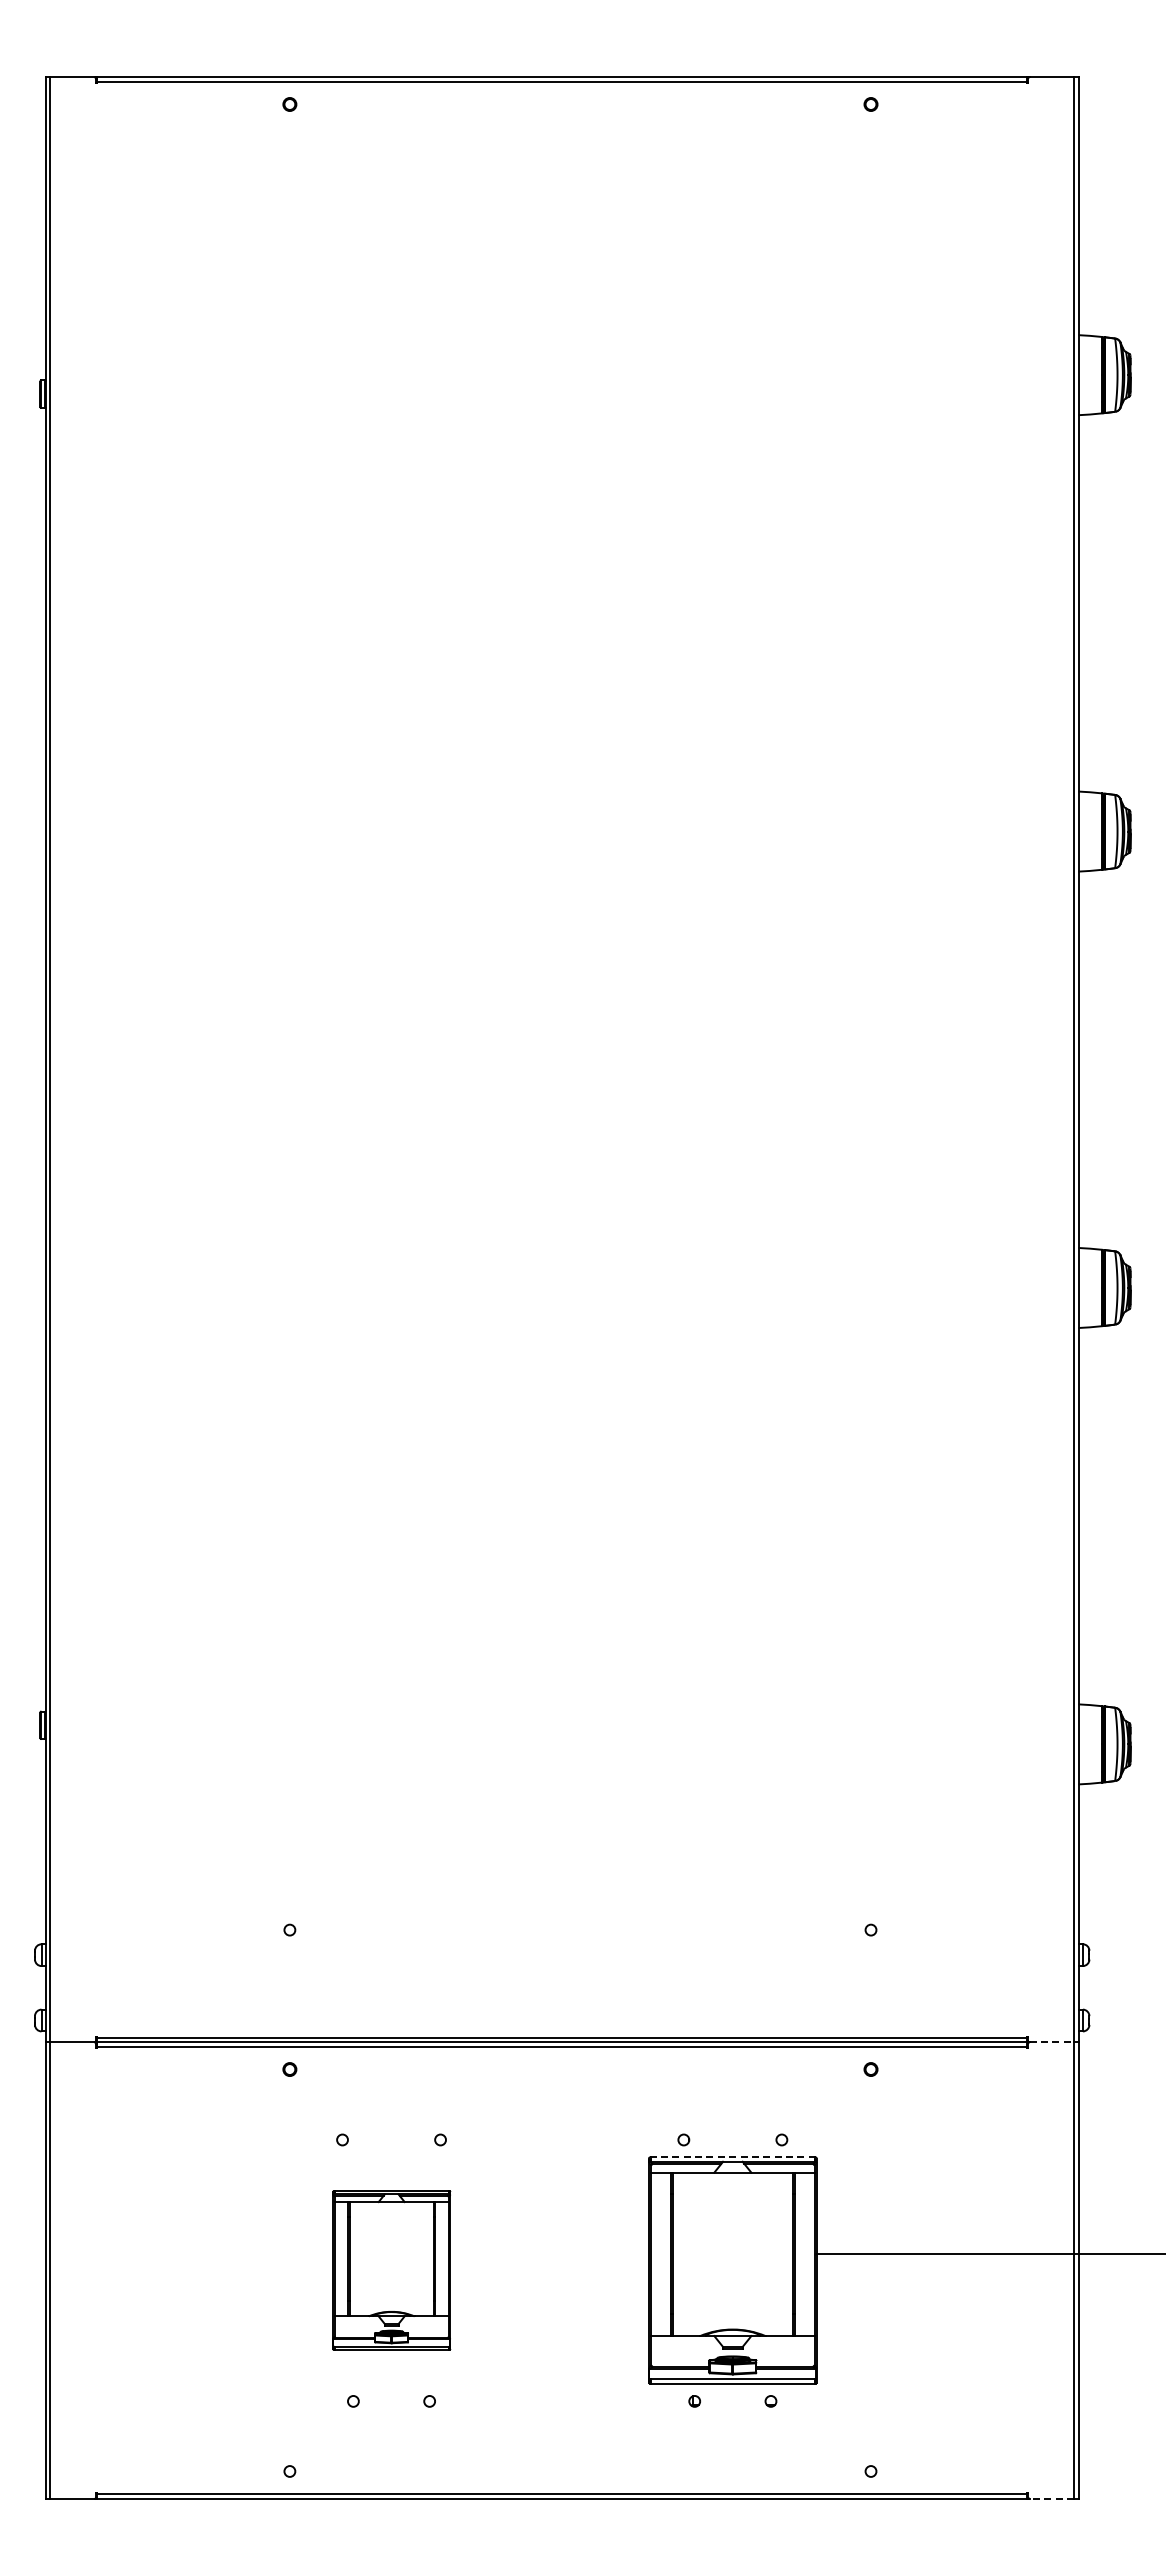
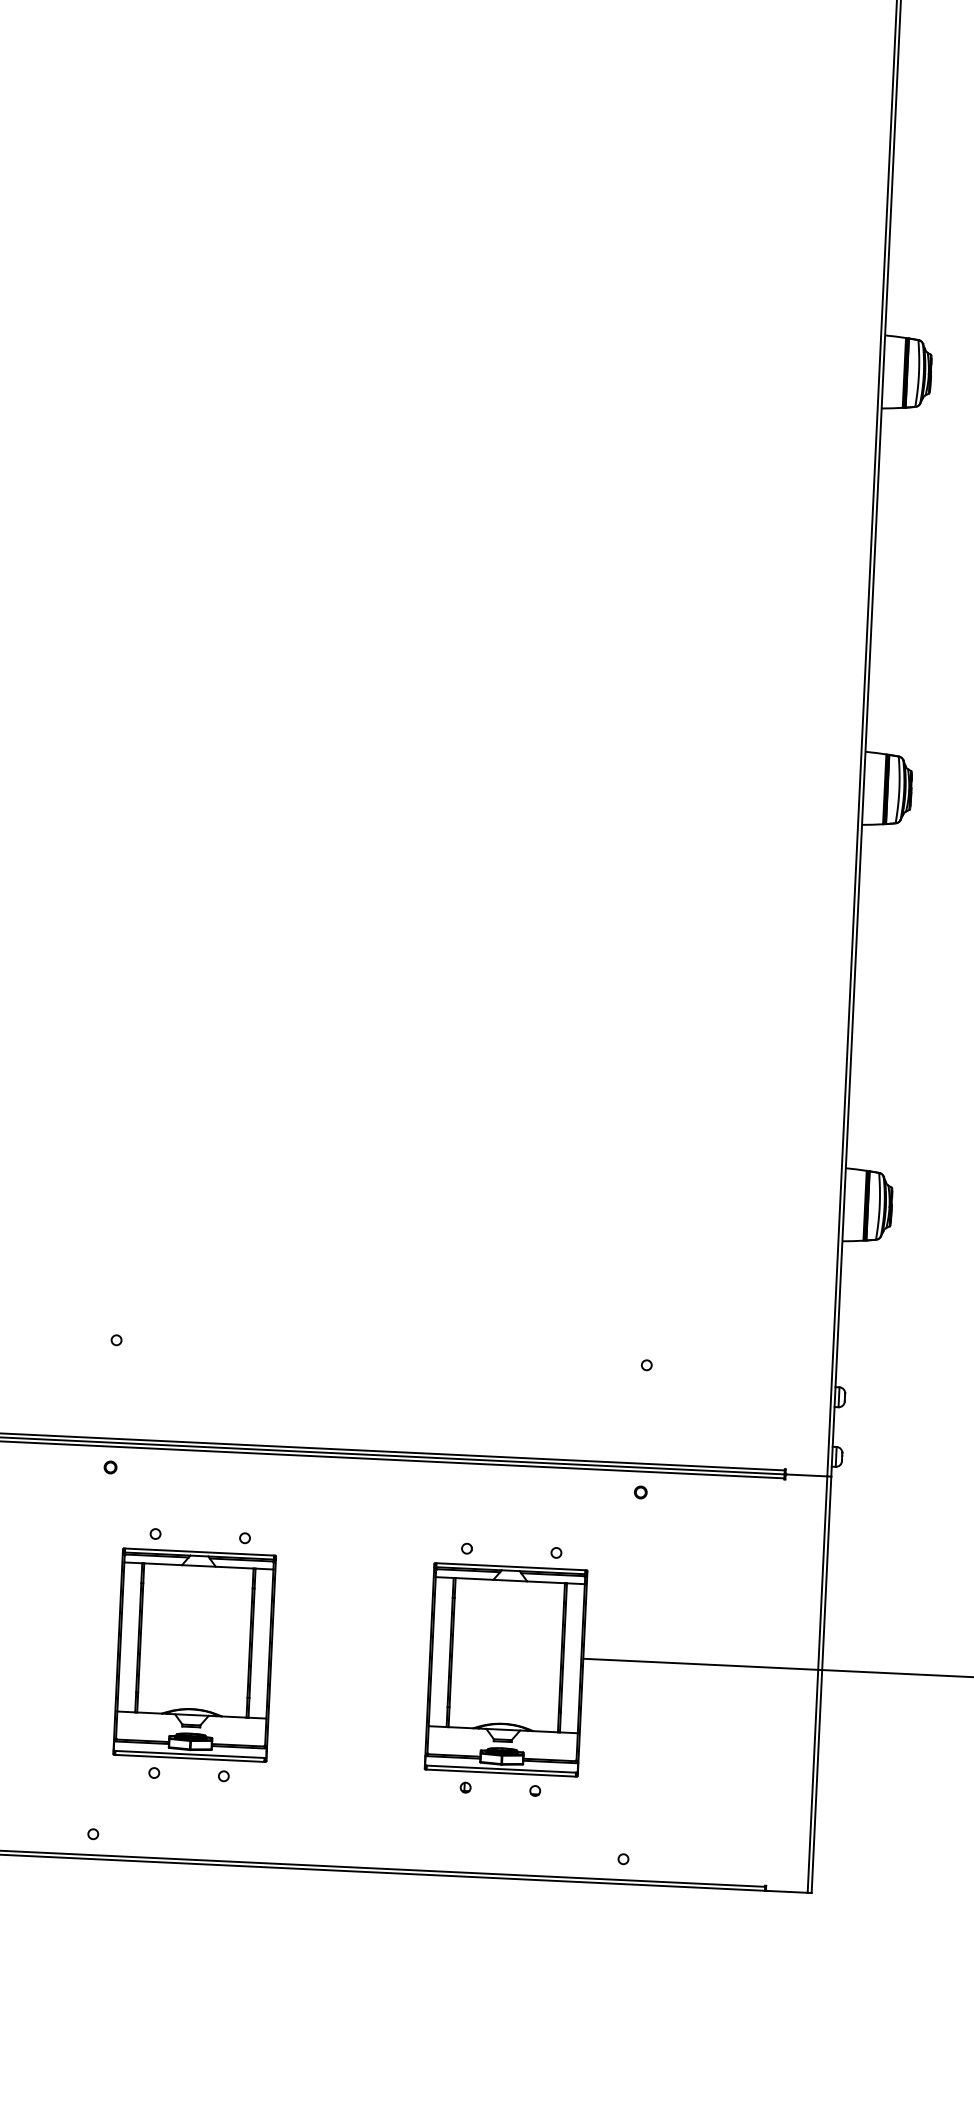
line: (1052, 2042) -> (807, 1475), dashed -> solid
line: (732, 2157) -> (510, 1566), dashed -> solid
part: (391, 2270) -> (194, 1655), size x1.43
line: (1051, 2498) -> (787, 1891), dashed -> solid

